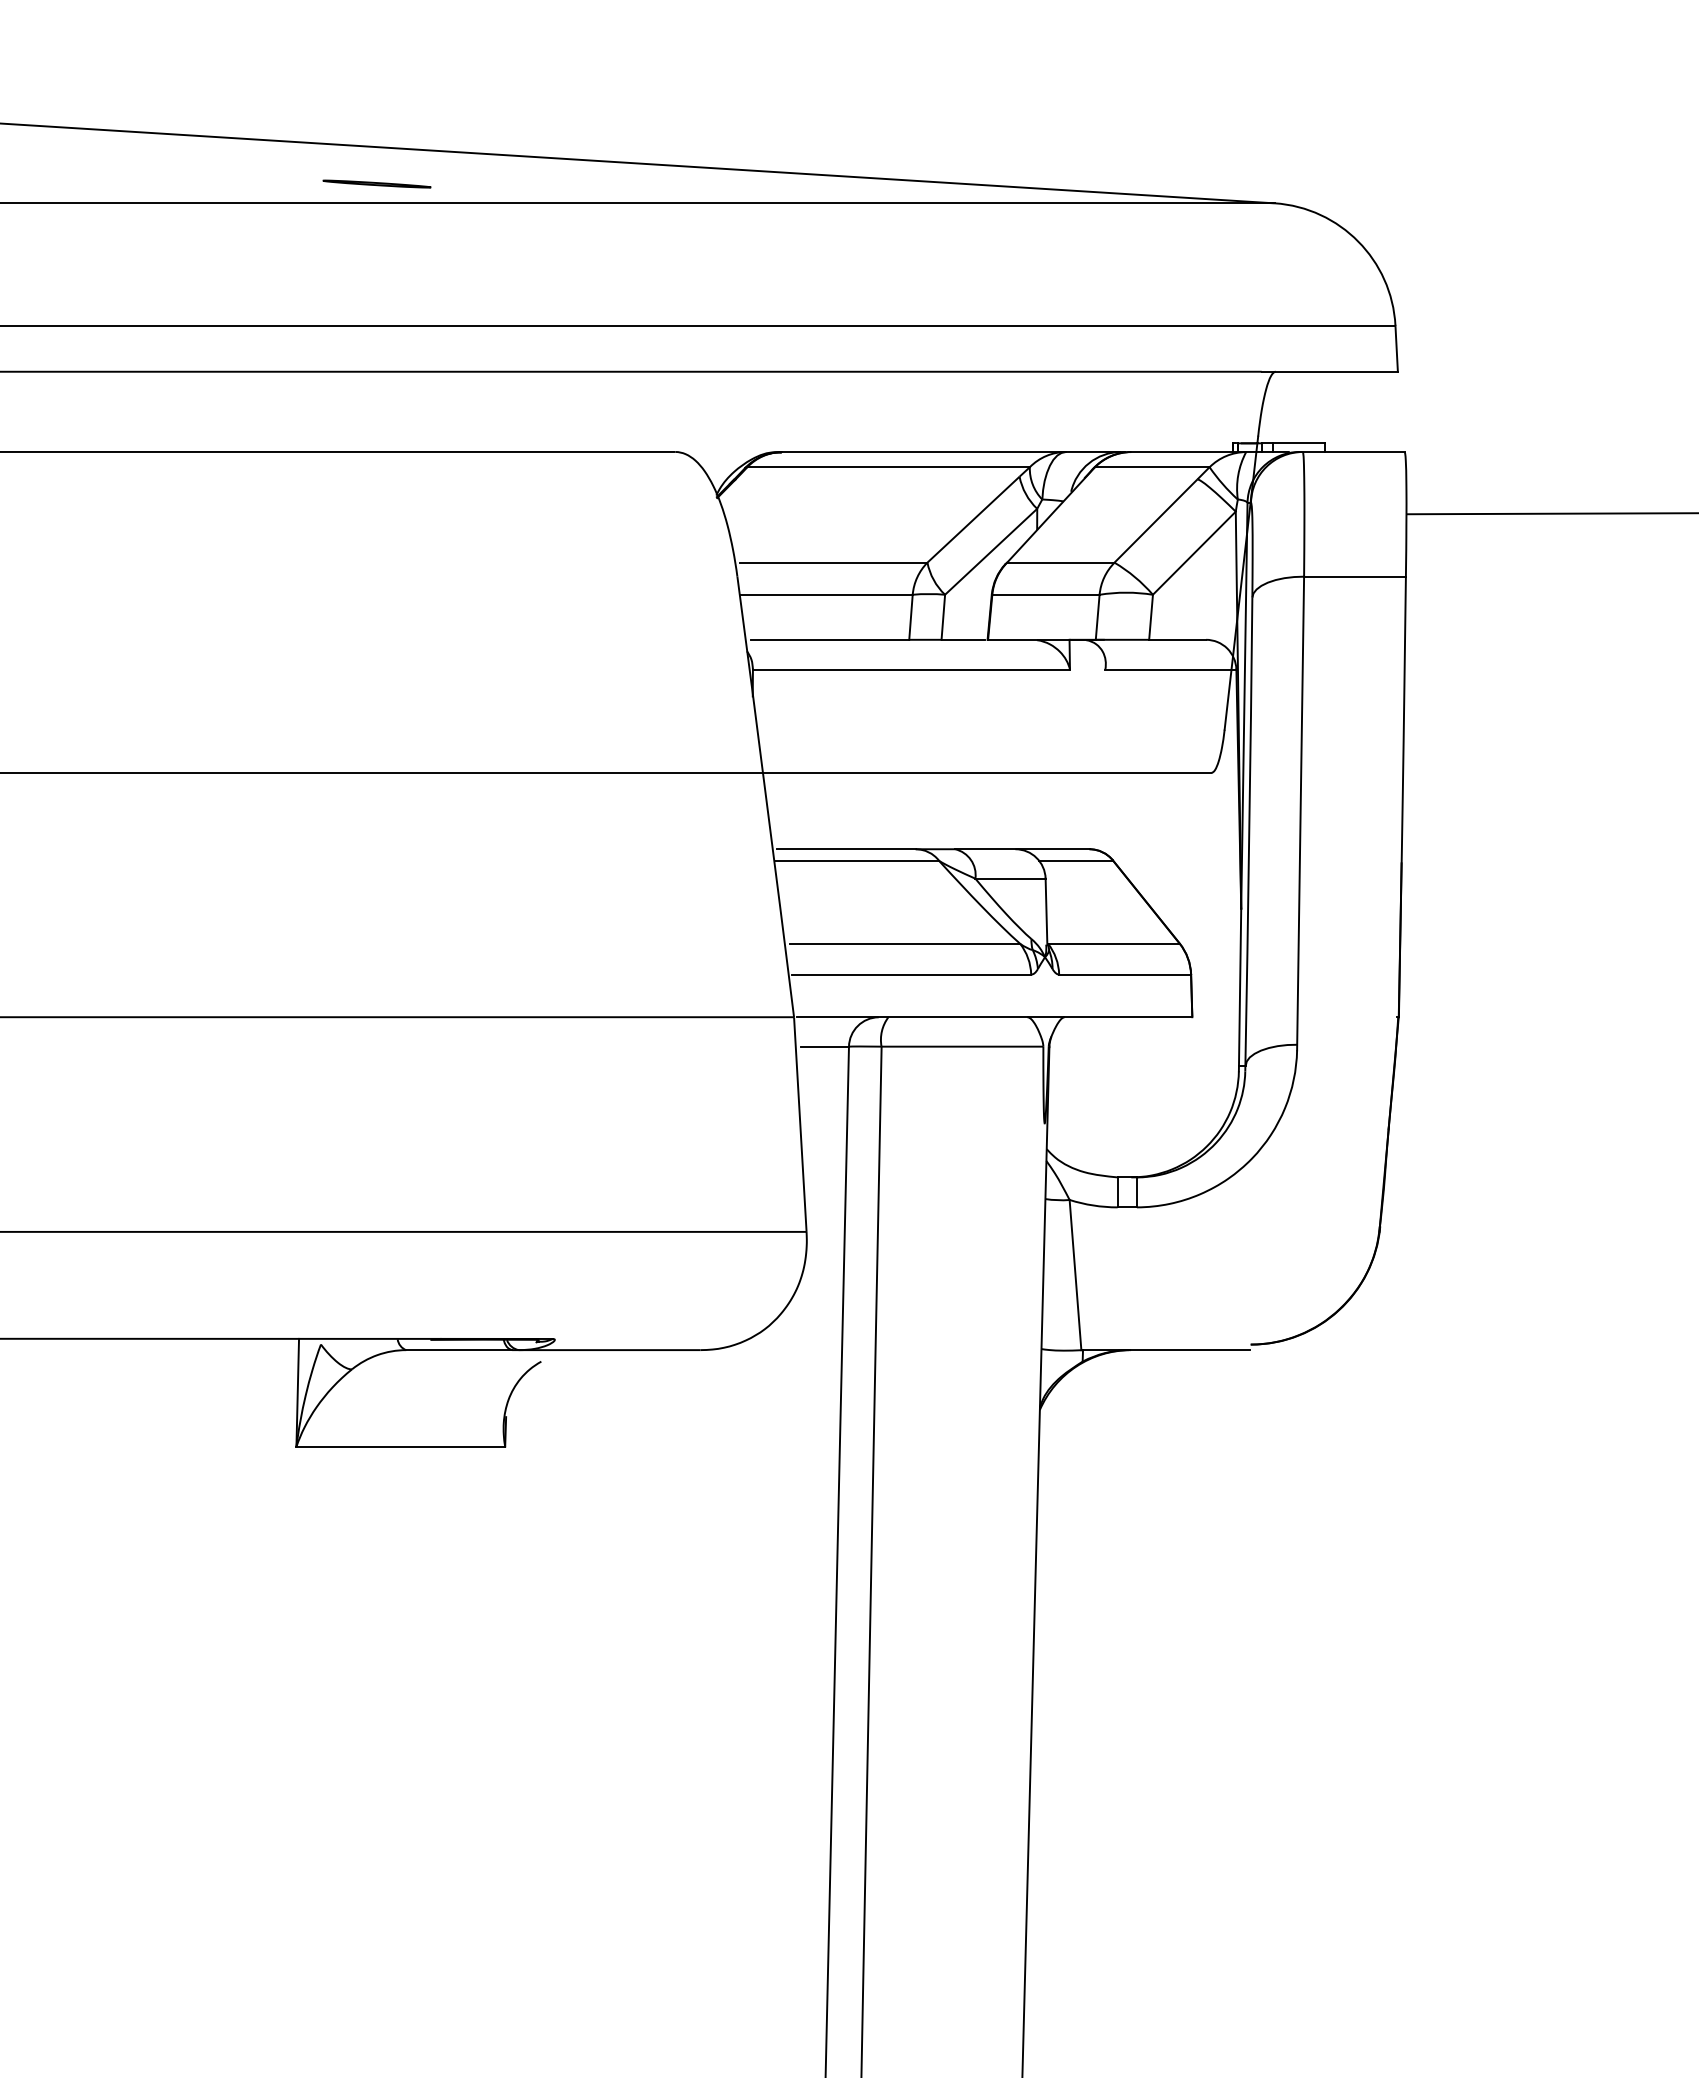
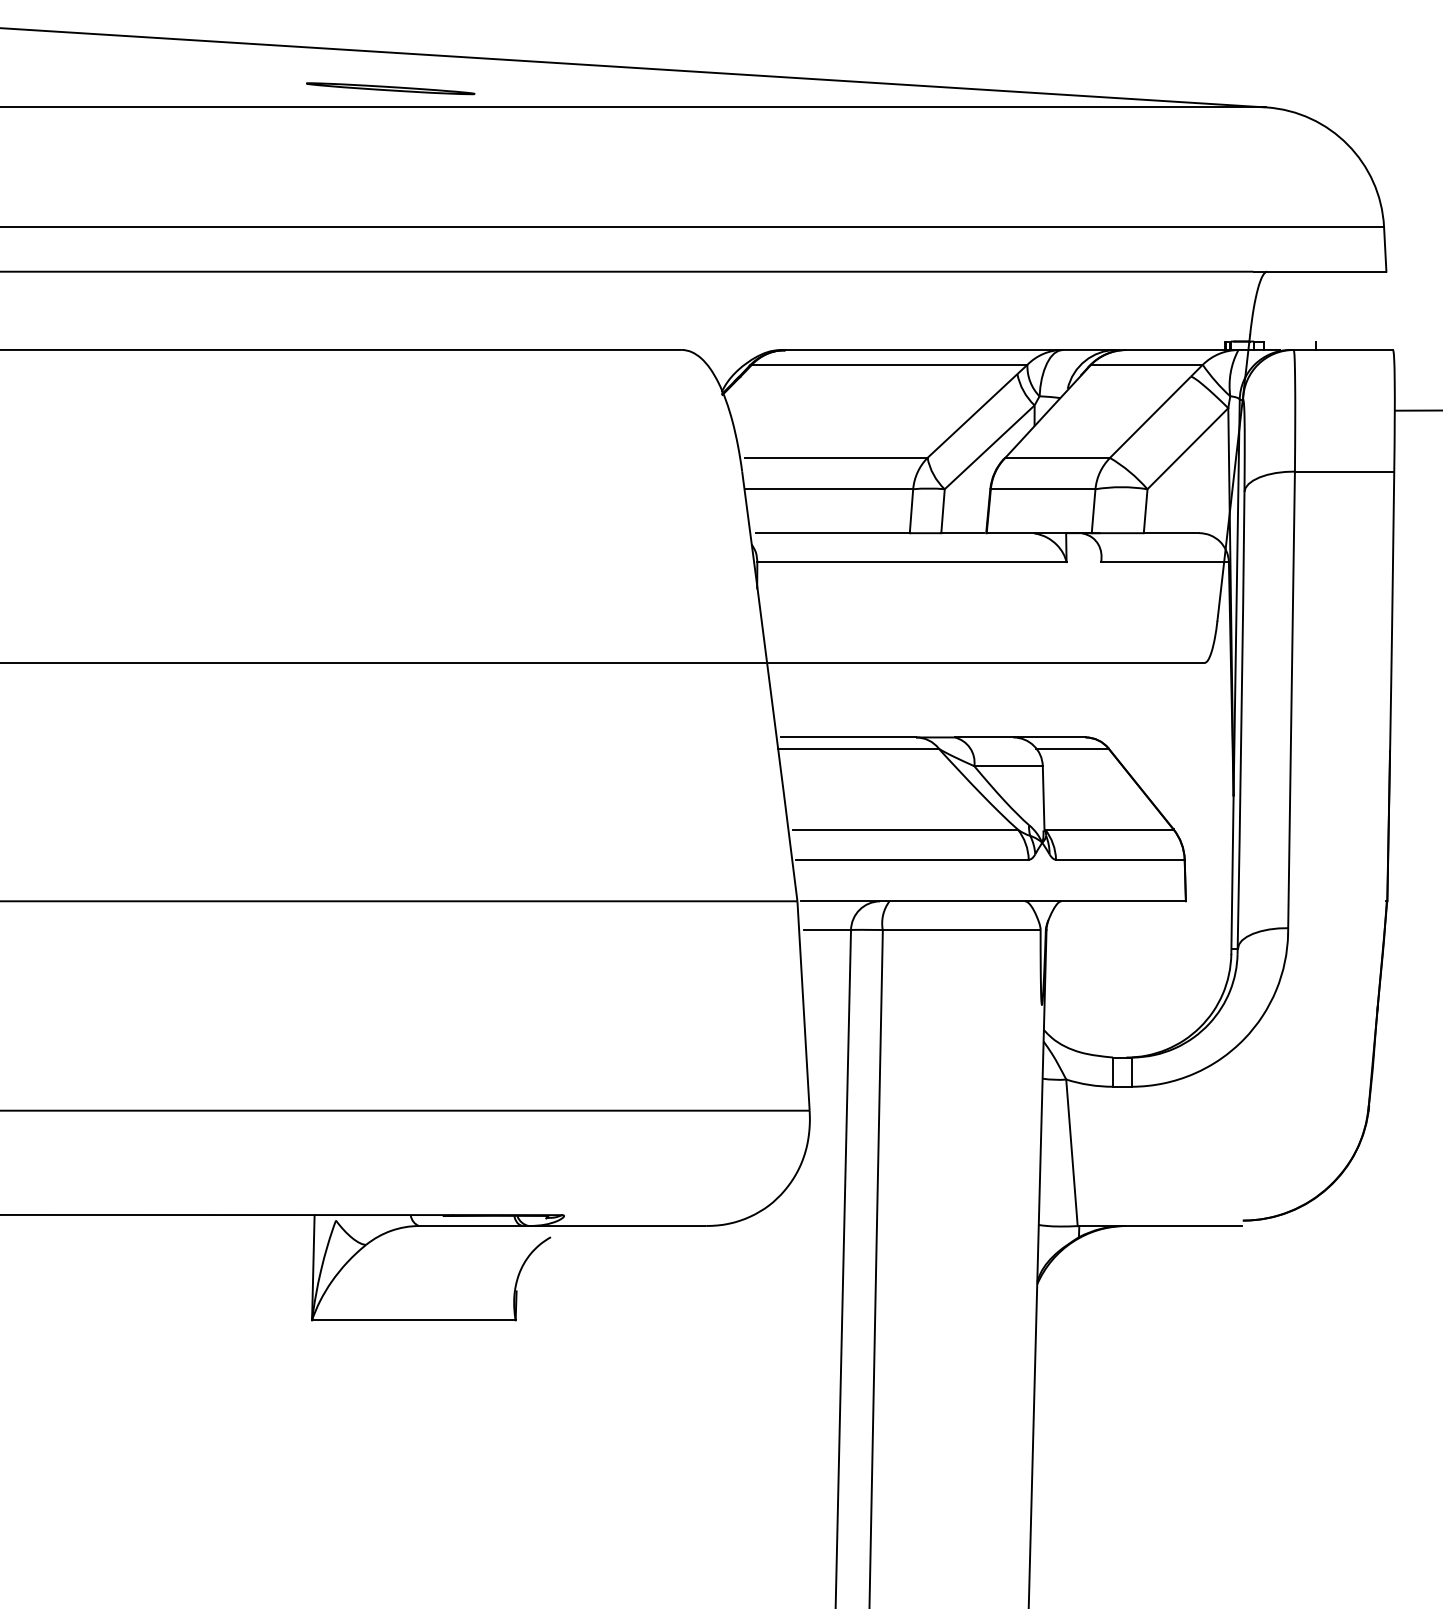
part: (376, 183) -> (390, 88), size x1.6
line: (1298, 443) -> (1289, 341), removed

